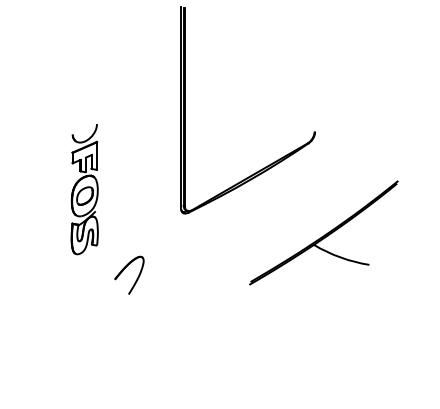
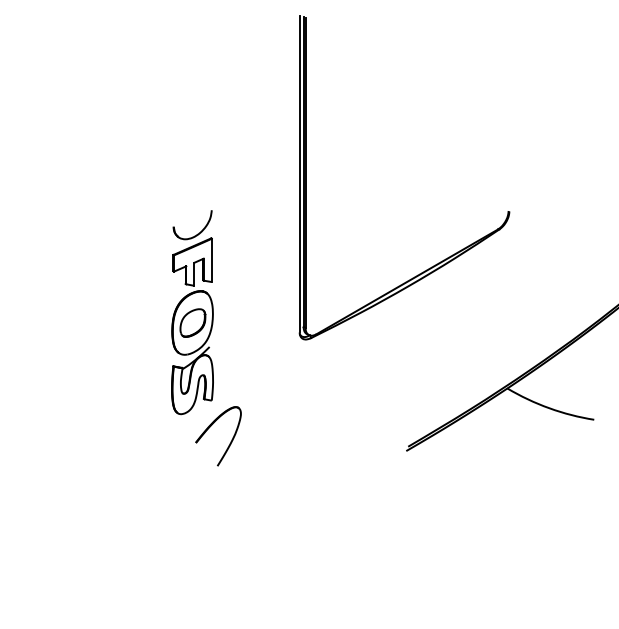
part: (84, 189) -> (192, 312), moved

